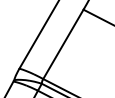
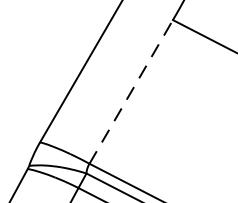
line: (63, 43) -> (131, 90), solid -> dashed

